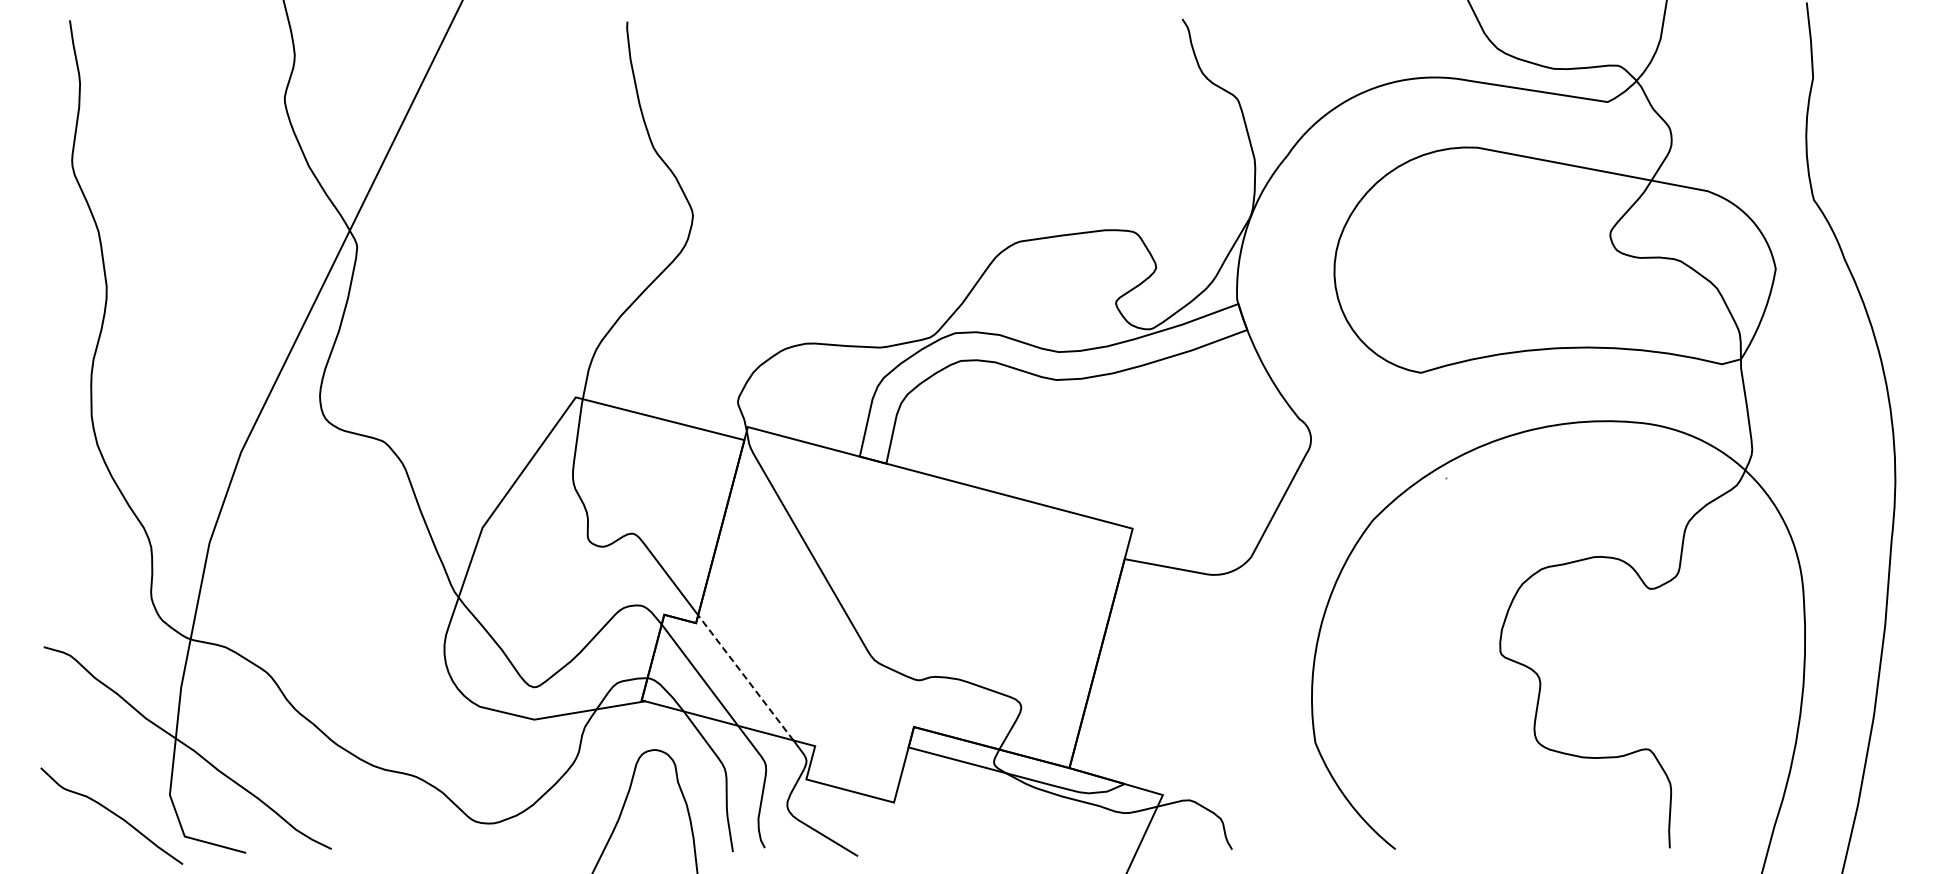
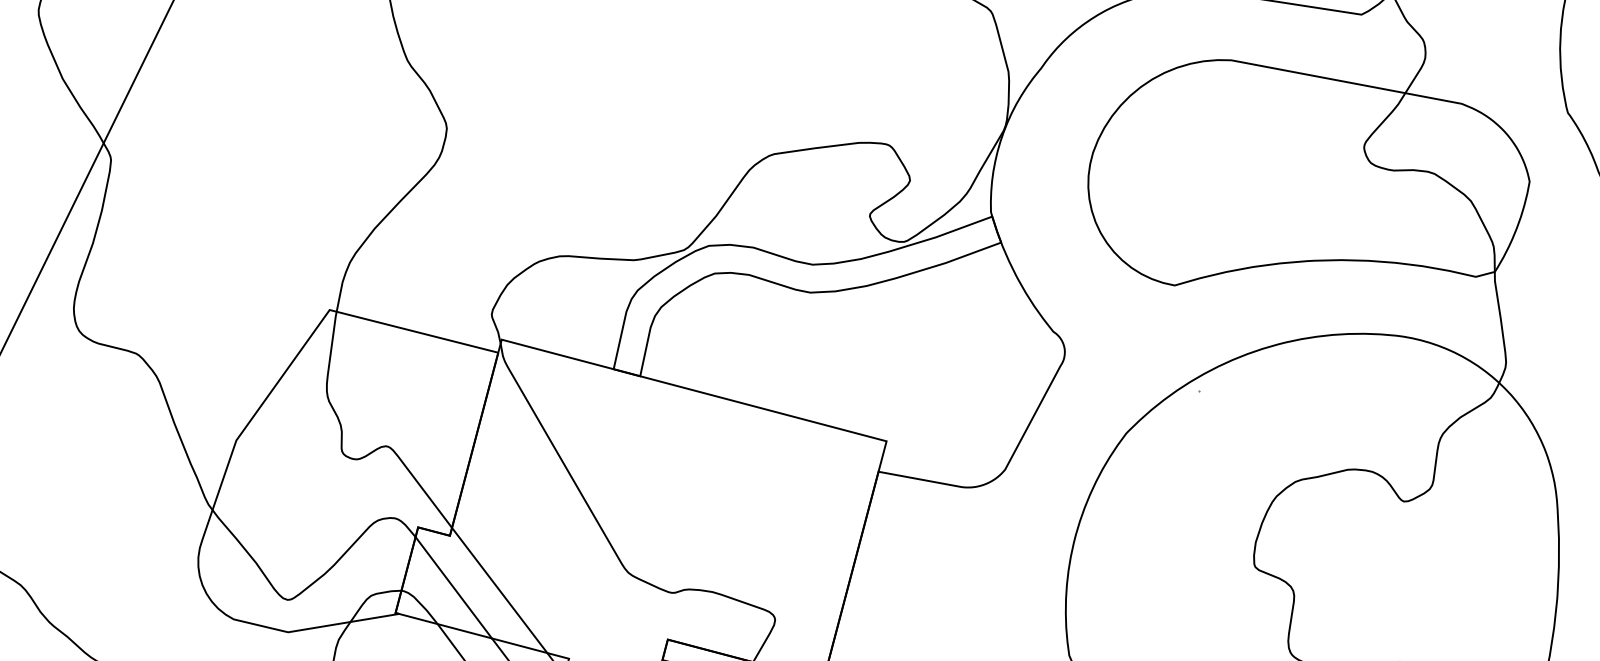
line: (745, 677) -> (499, 590), dashed -> solid

